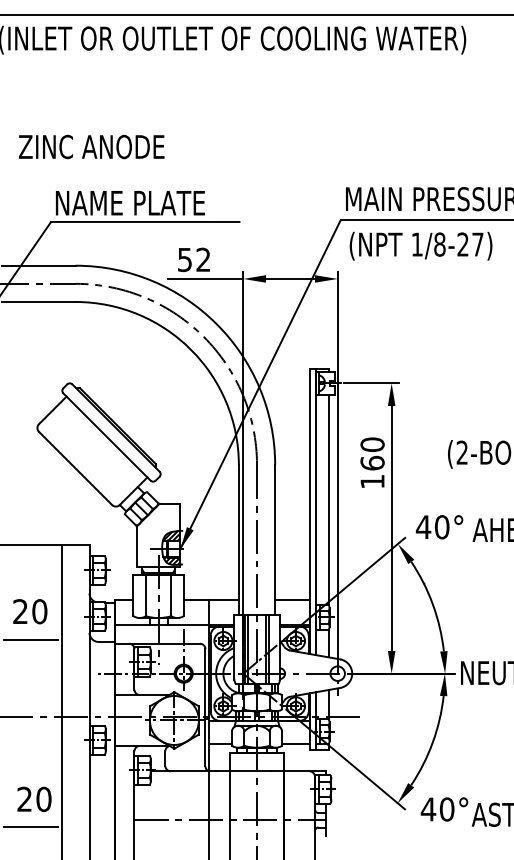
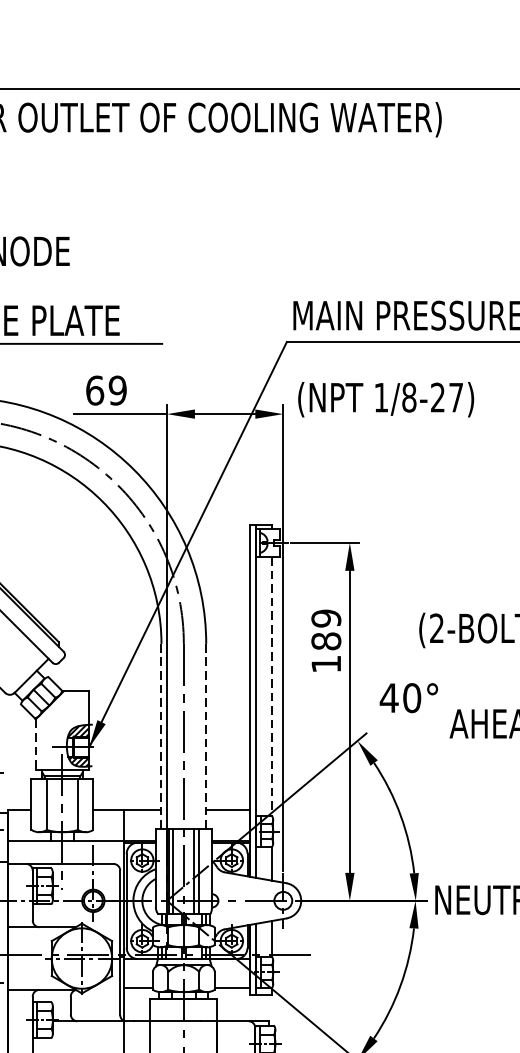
text: (420, 245) -> (385, 398), moved
text: (193, 259) -> (105, 390), 52 -> 69
text: (372, 453) -> (326, 629), 160 -> 189
line: (328, 500) -> (271, 687), solid -> dashed
text: (439, 527) -> (408, 698), moved
line: (238, 540) -> (160, 736), solid -> dashed
line: (275, 540) -> (206, 736), solid -> dashed
line: (136, 547) -> (35, 745), solid -> dashed

